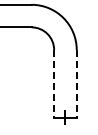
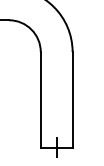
line: (54, 83) -> (41, 99), dashed -> solid
line: (76, 83) -> (72, 99), dashed -> solid

